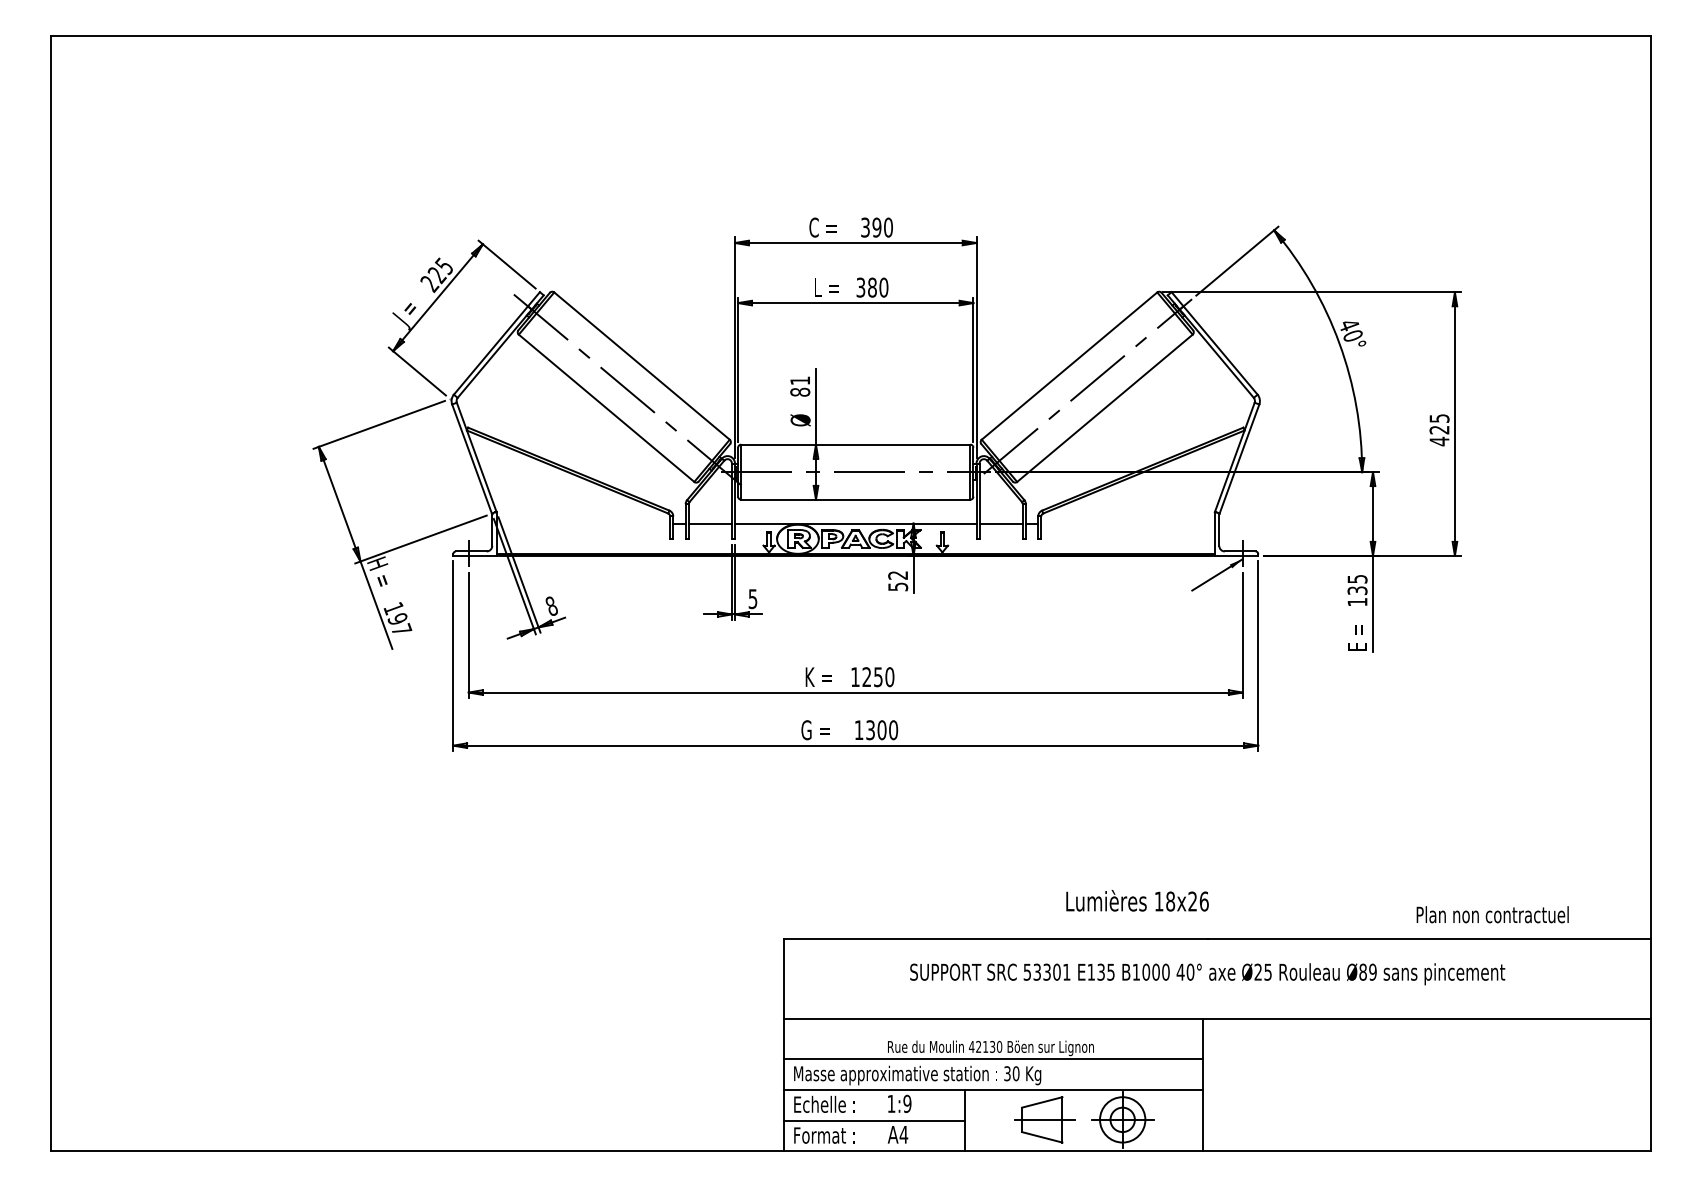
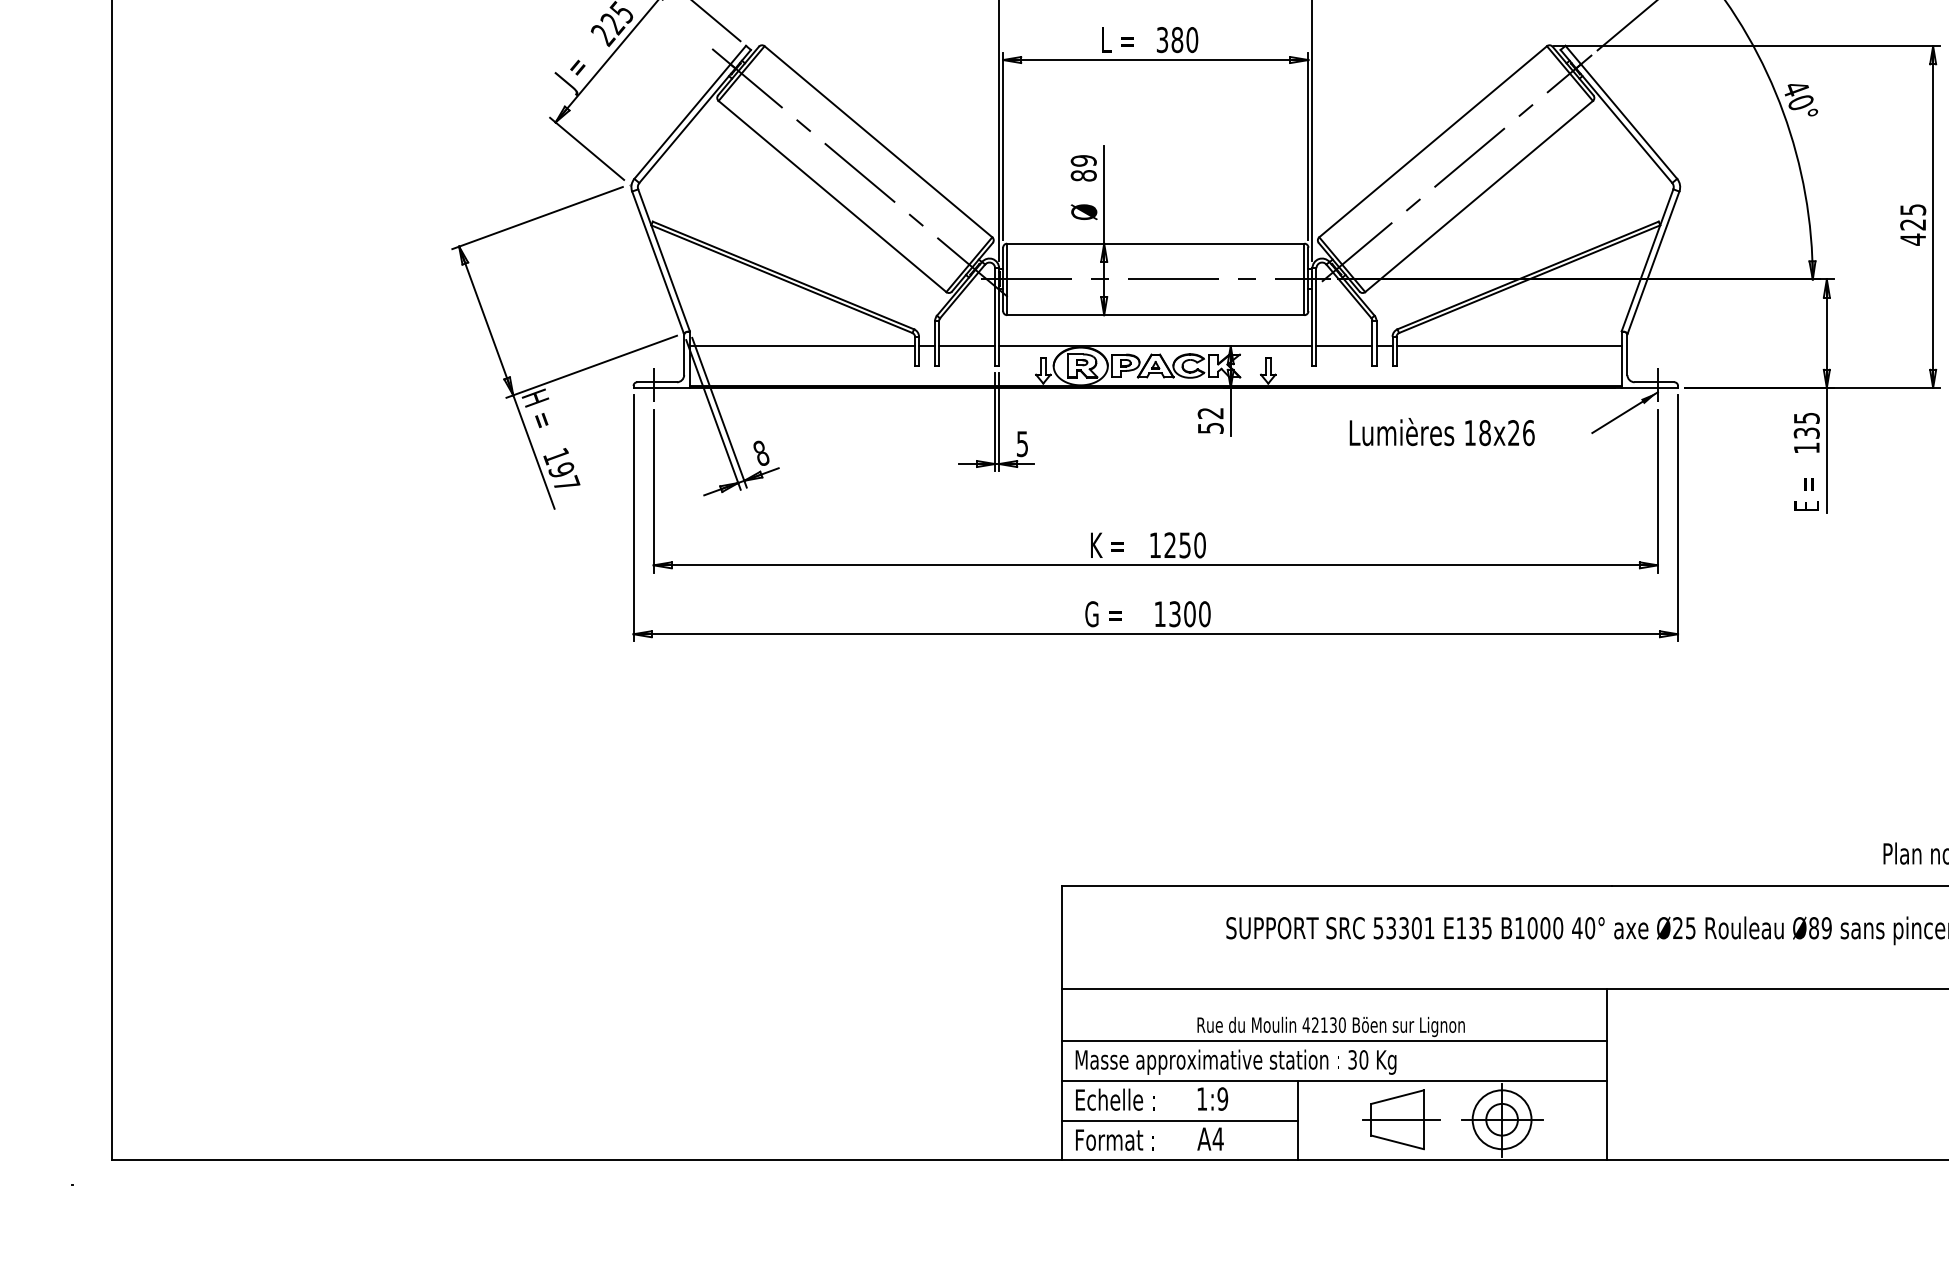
text: (800, 380) -> (1084, 160), 81 -> 89
line: (583, 523) -> (802, 346), added
line: (1127, 523) -> (1508, 346), added
text: (1137, 900) -> (1442, 431), moved

